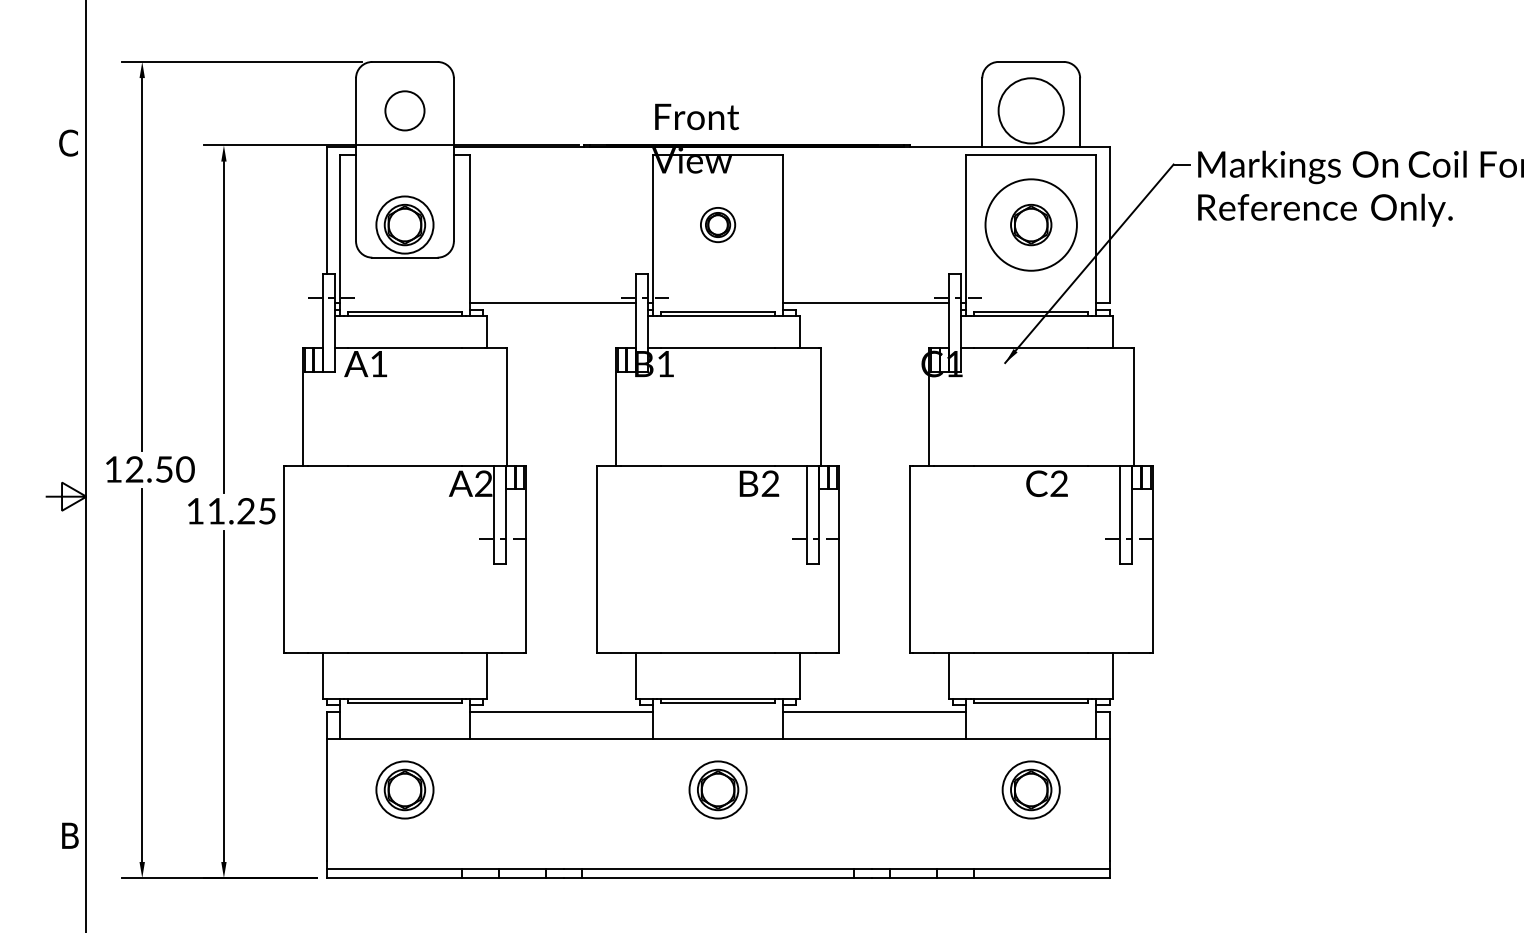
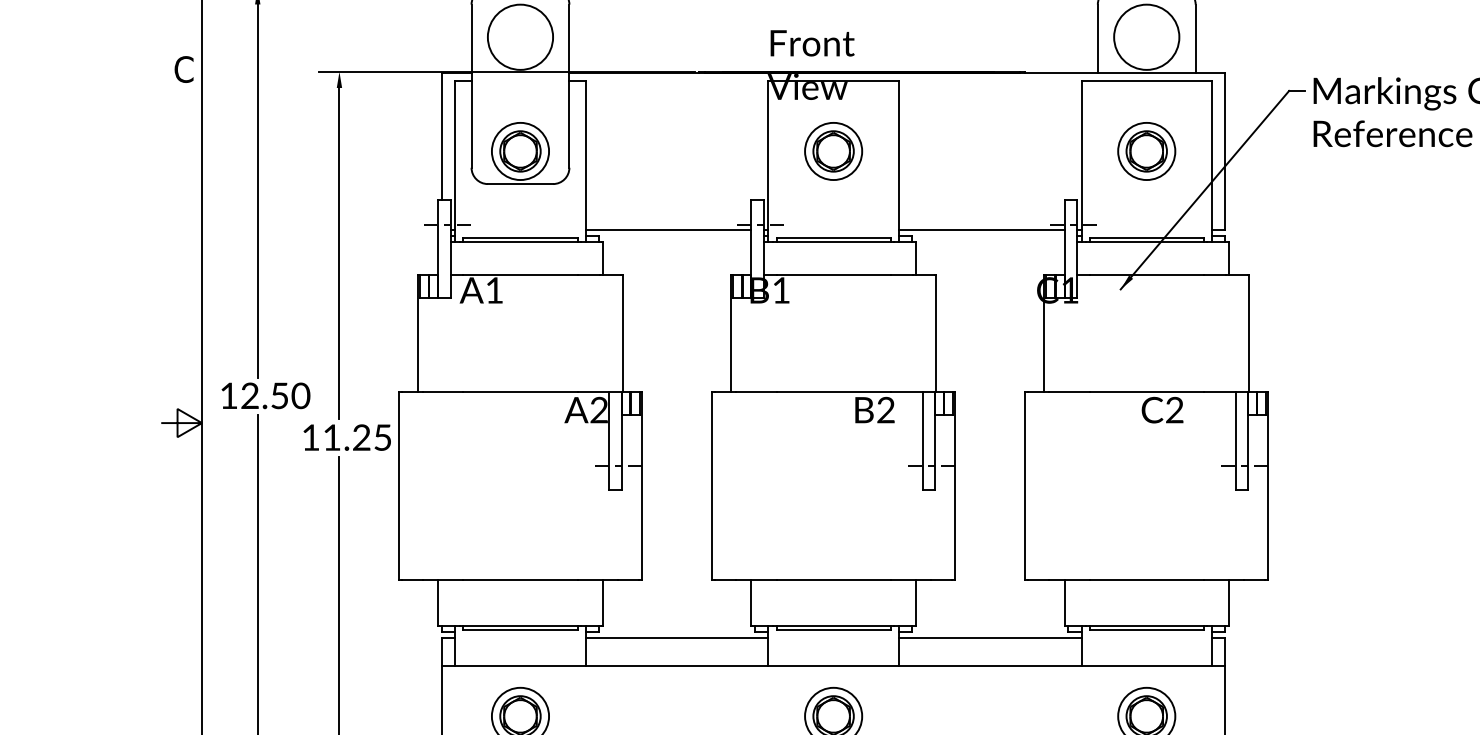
circle: (404, 110) -> (520, 36), size x1.67
part: (717, 224) -> (833, 150), size x1.67
circle: (1030, 224) -> (1146, 150), size x0.62

